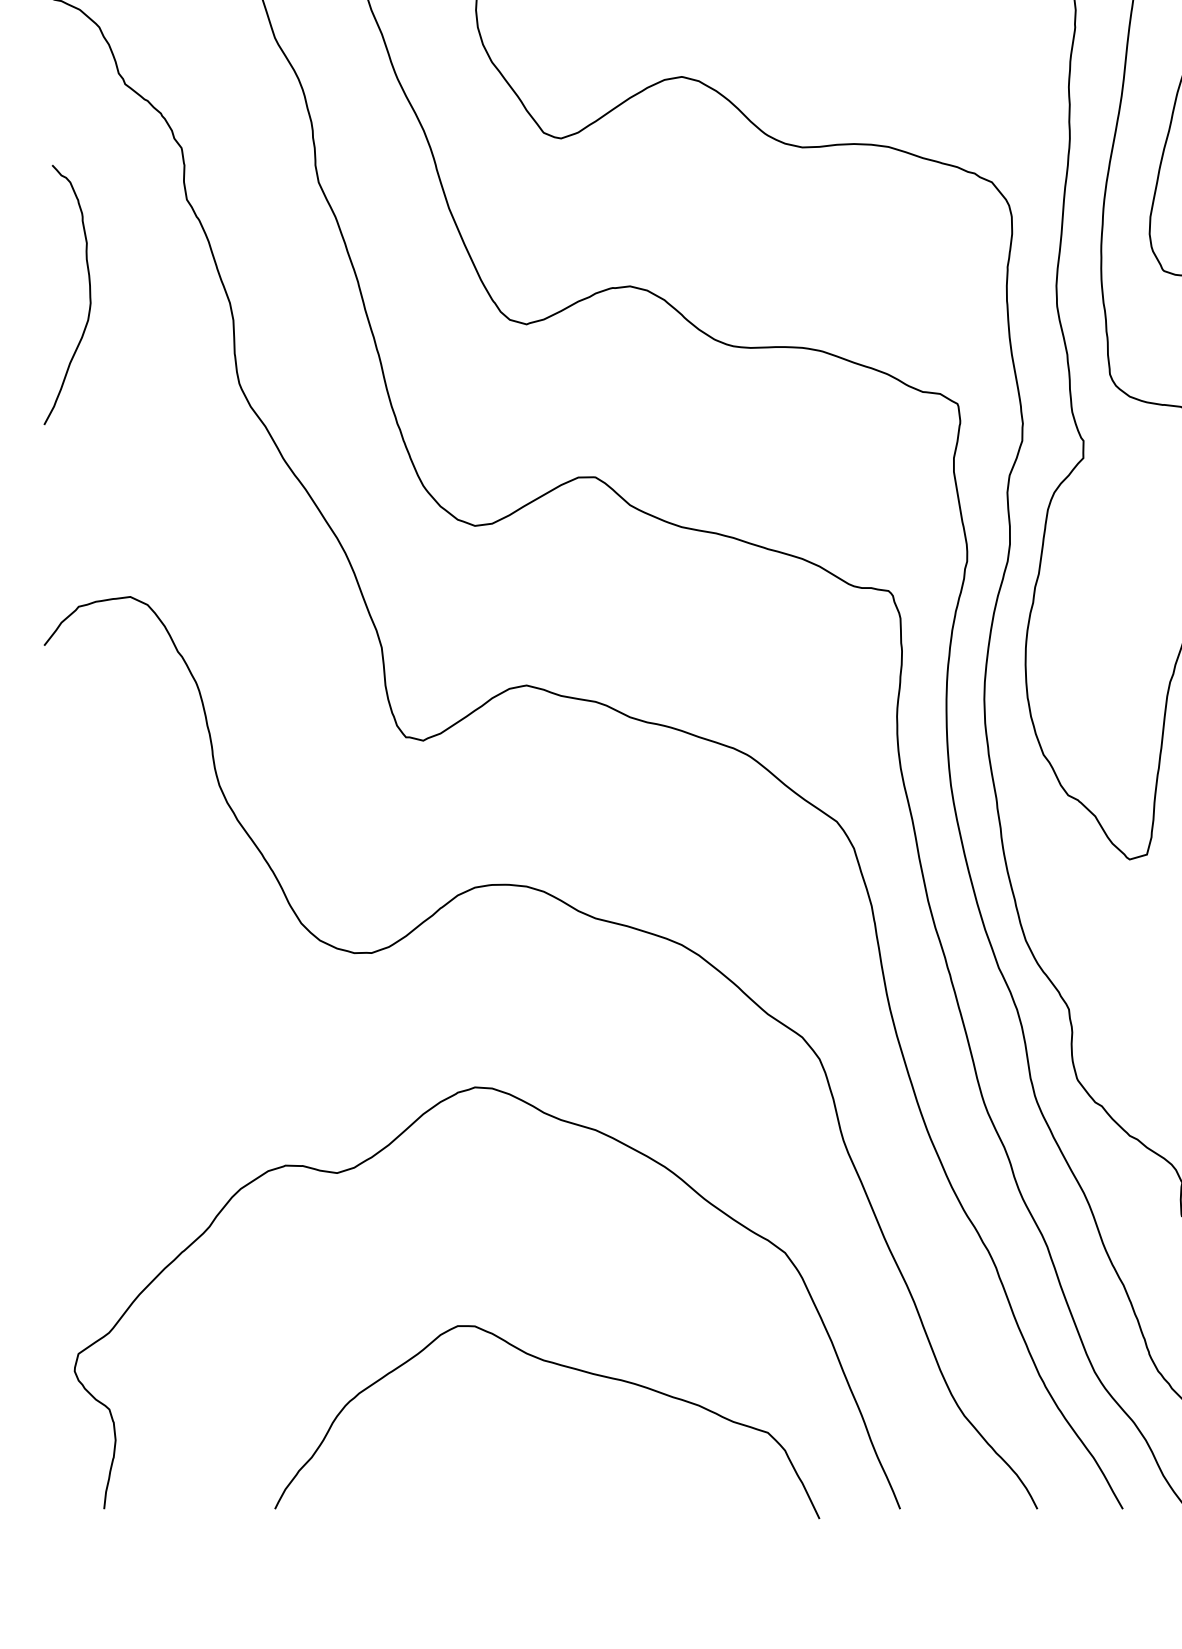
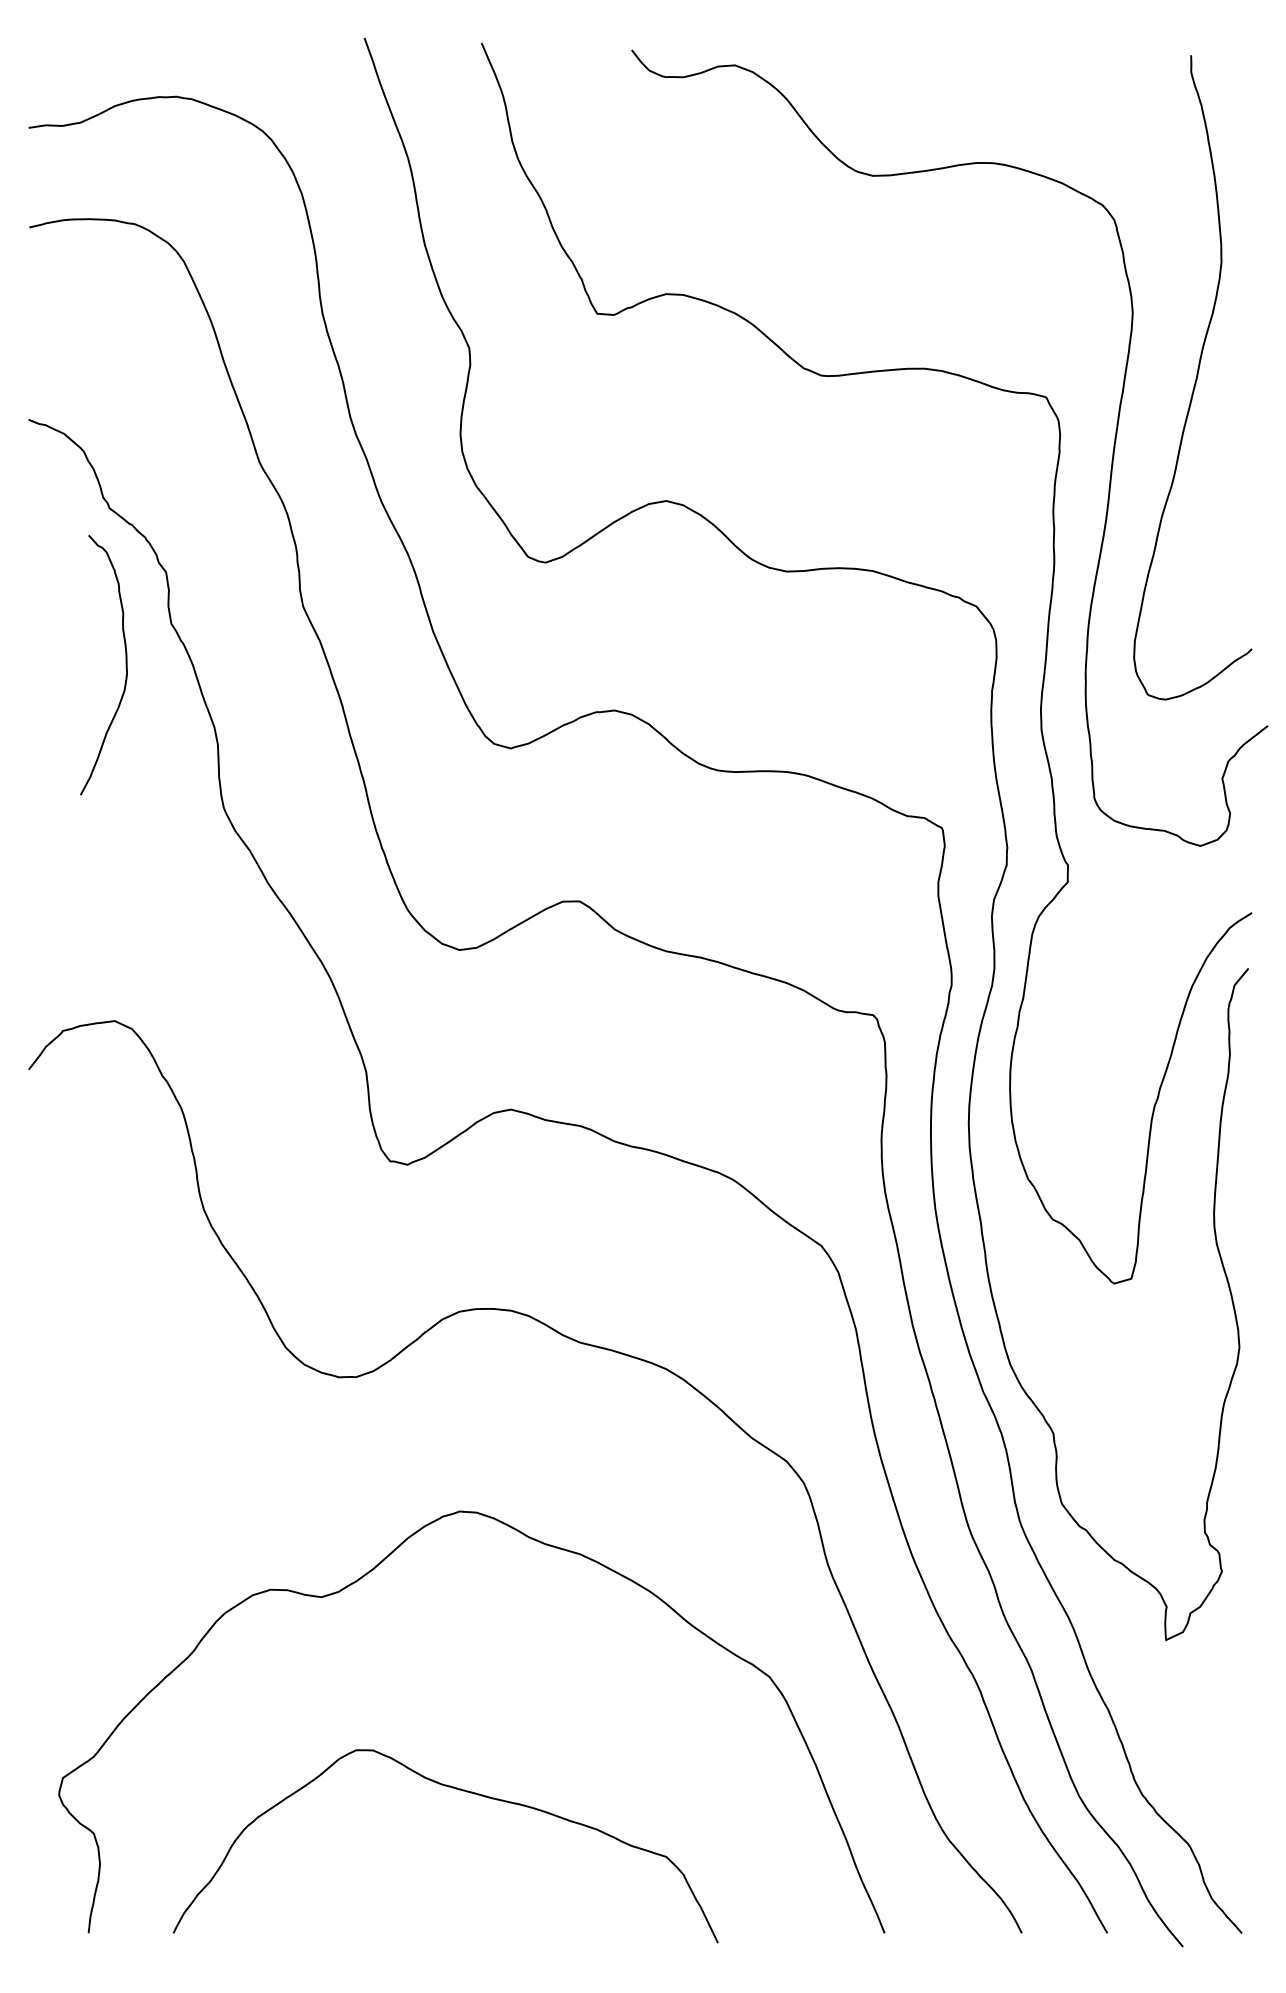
curve: (89, 295) -> (125, 665), moved
curve: (564, 1367) -> (462, 1791), moved

